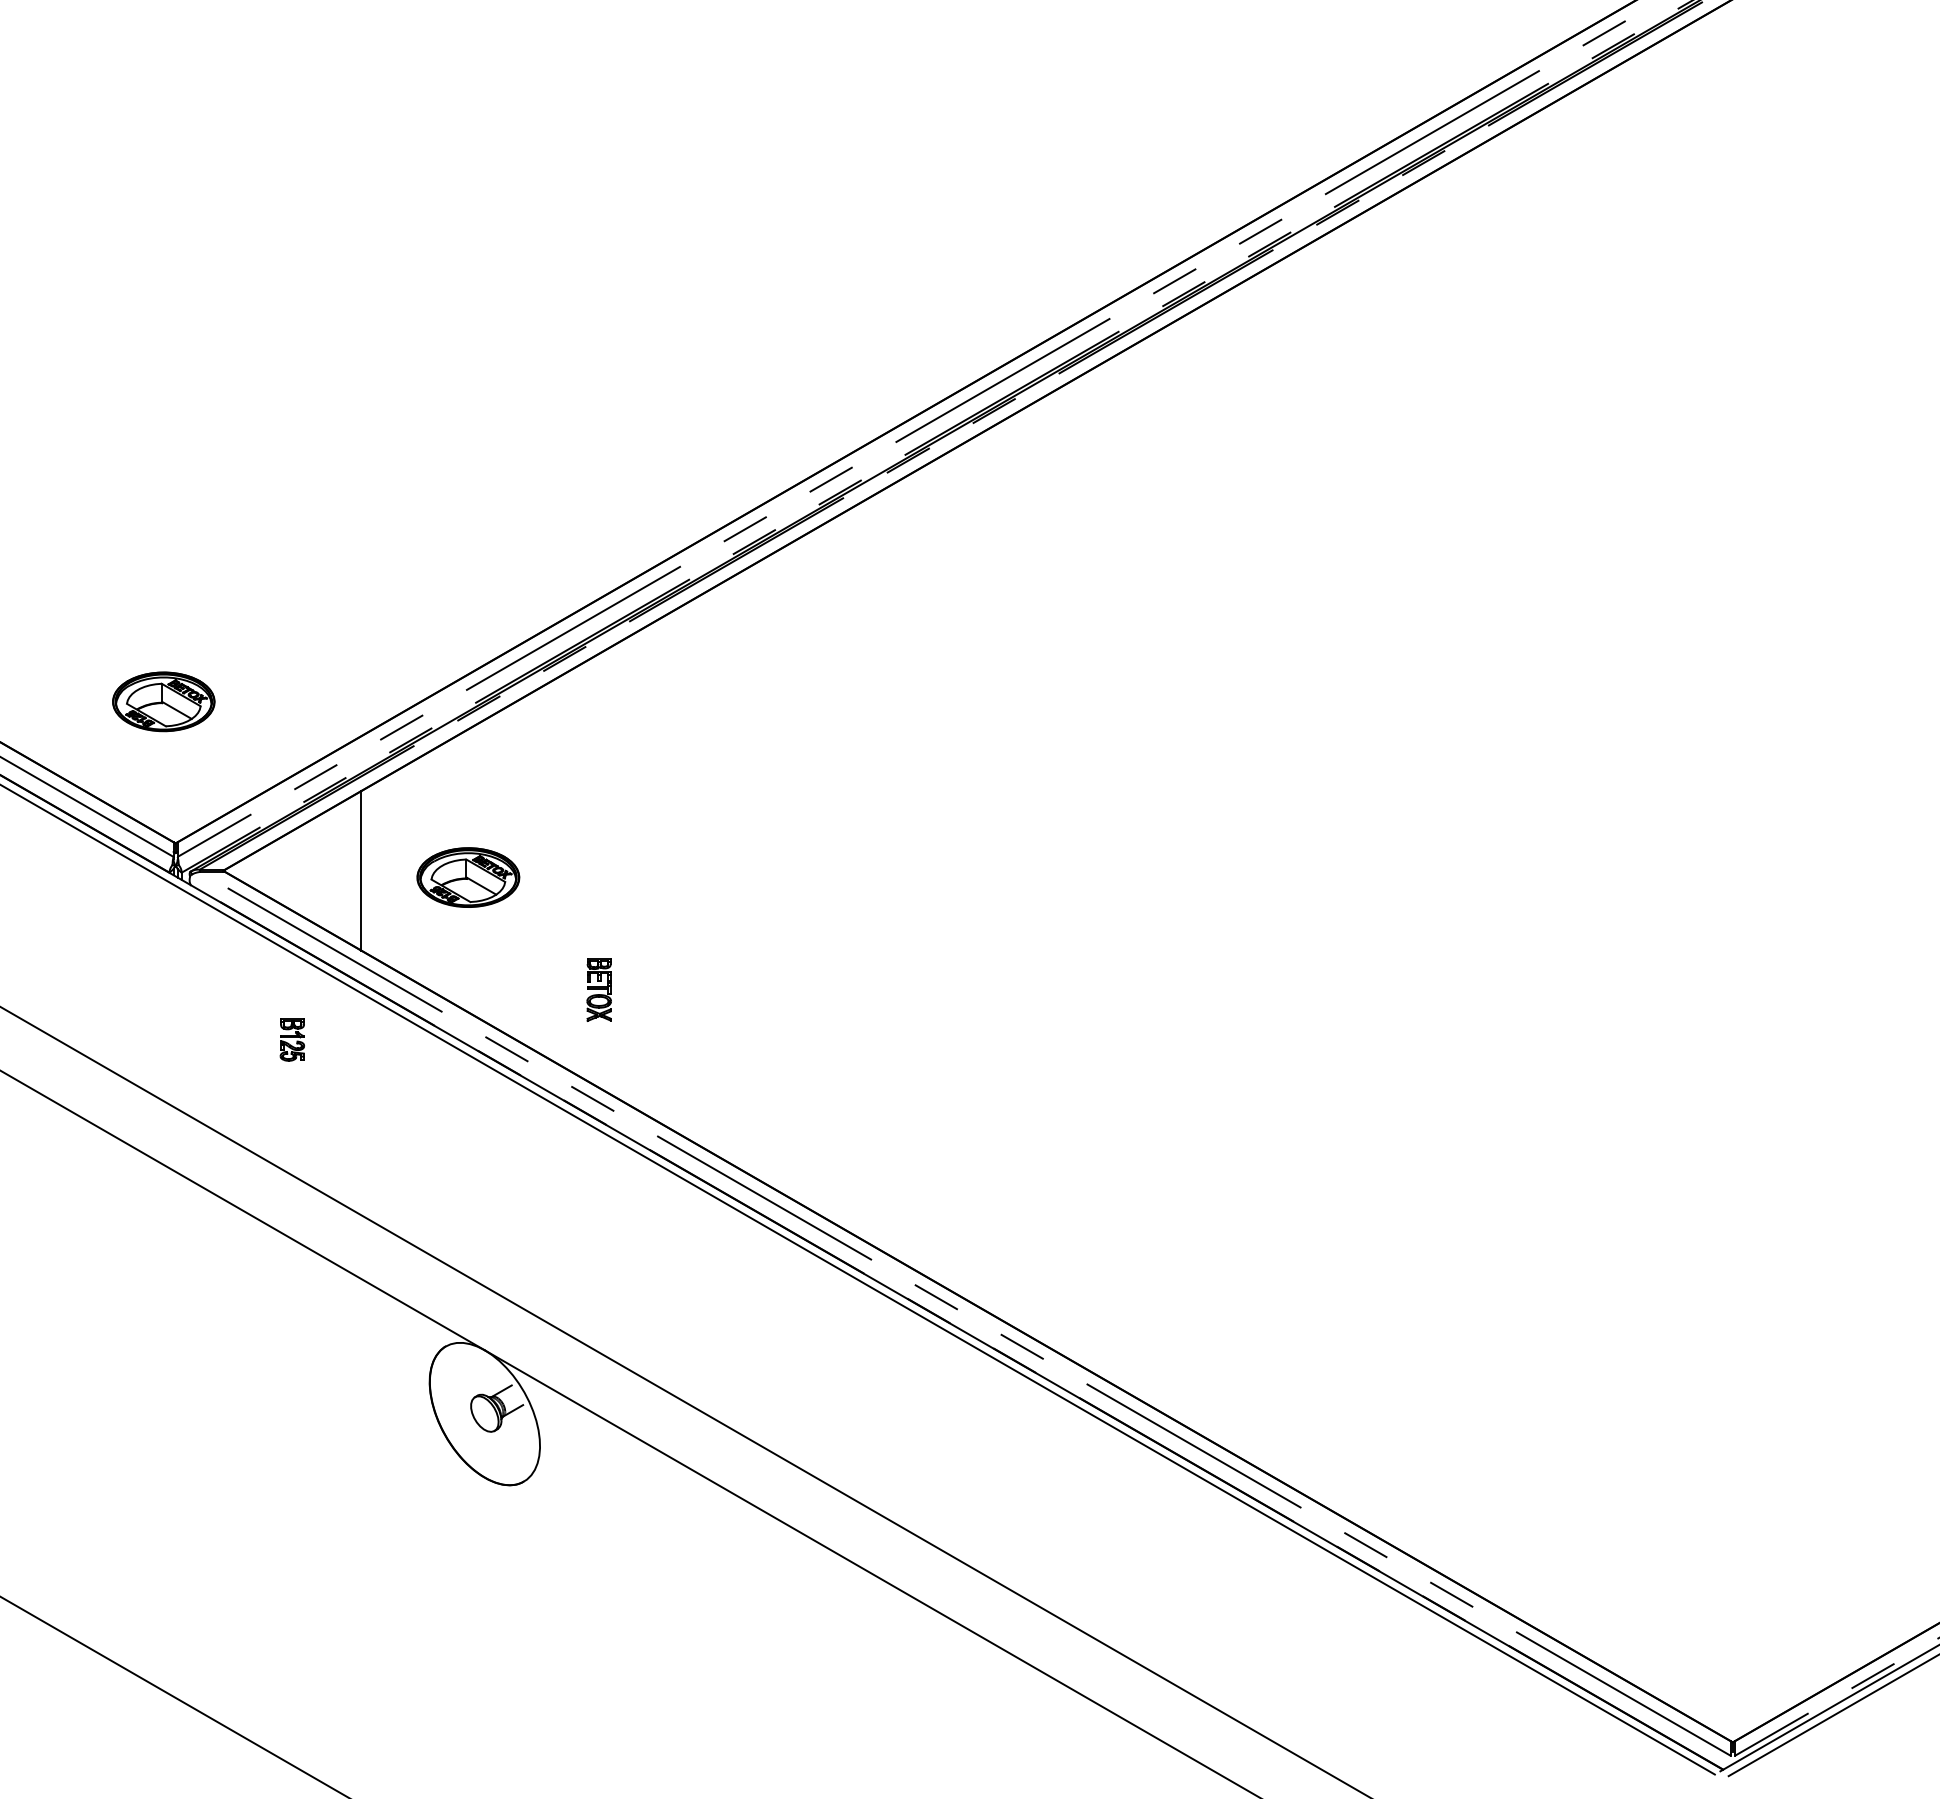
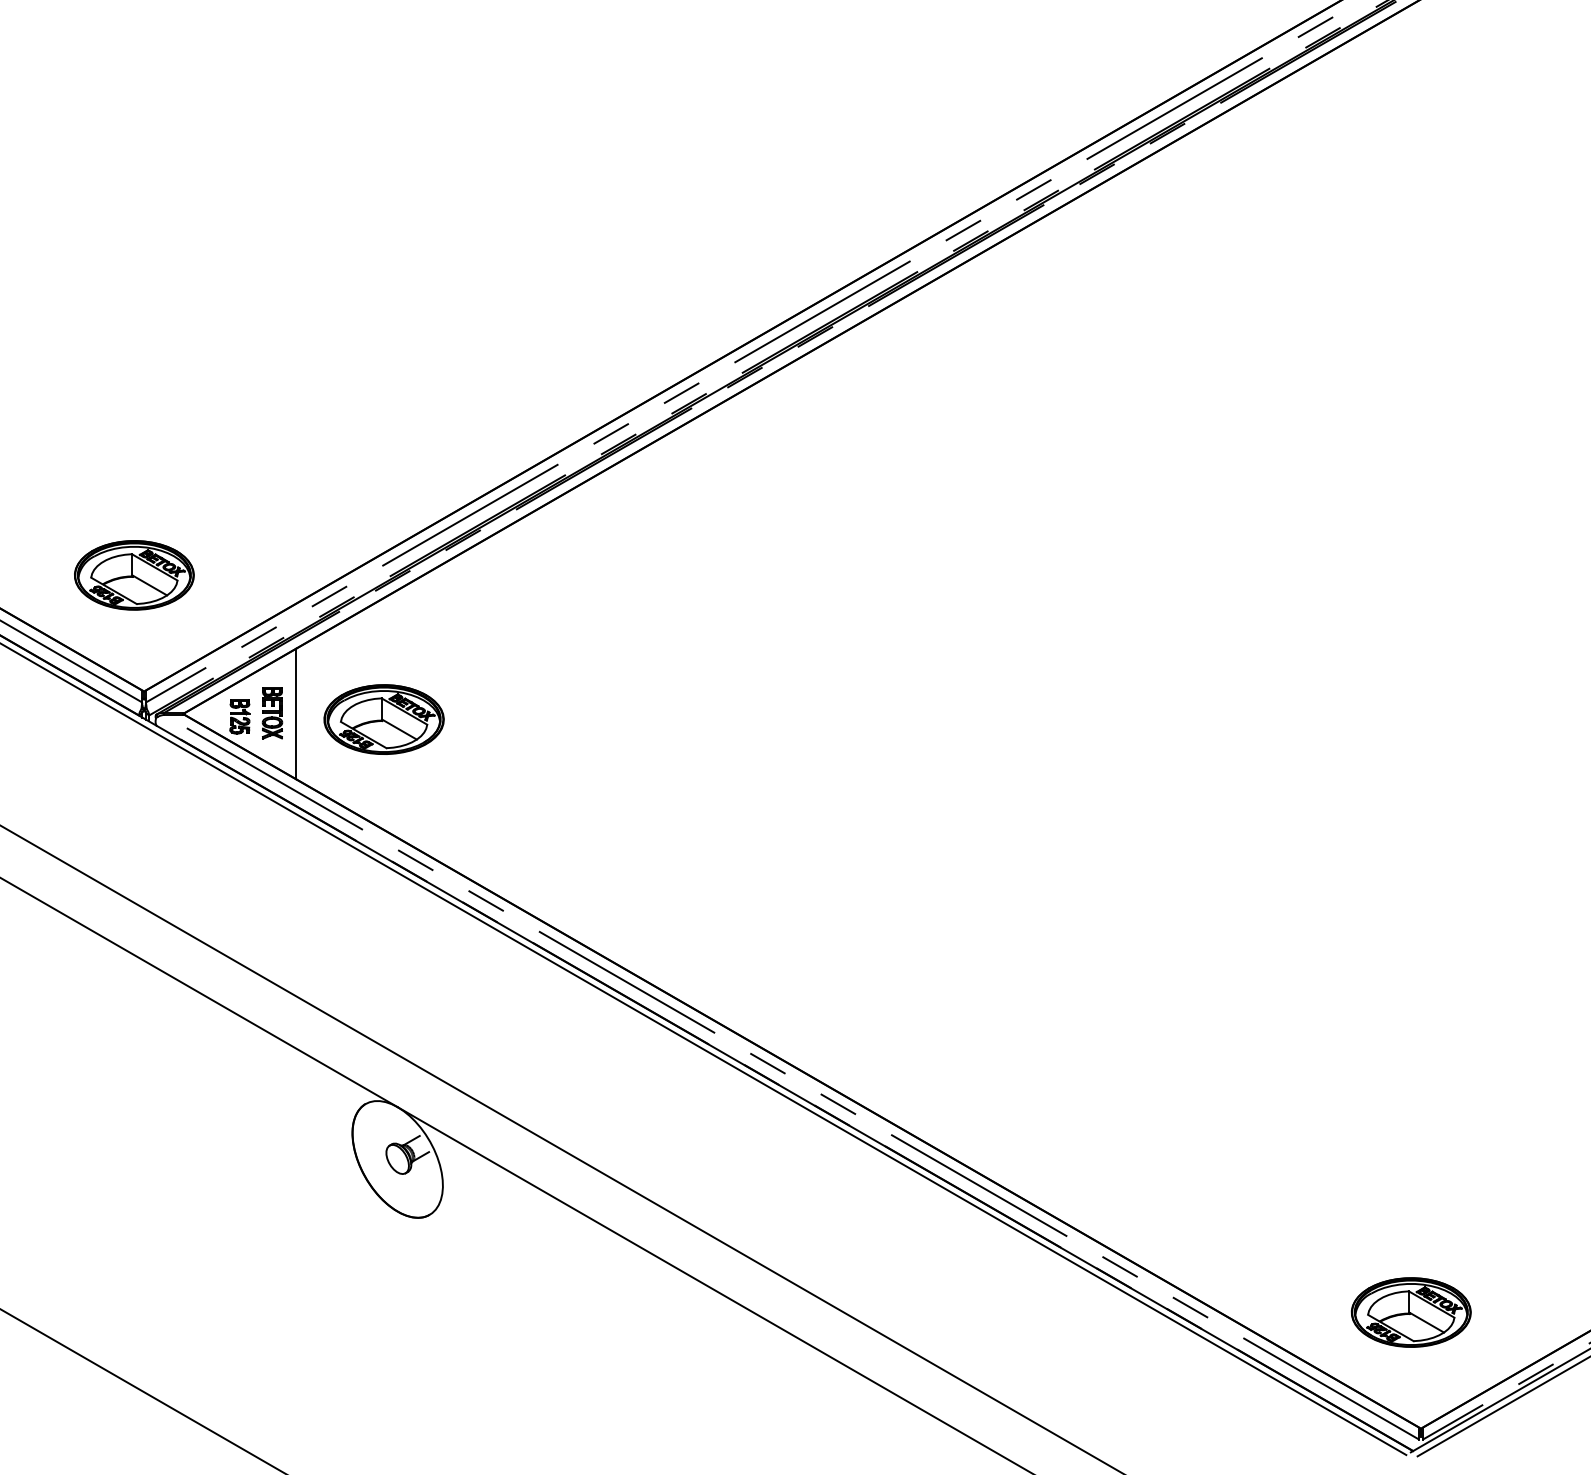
part: (163, 701) -> (134, 575), size x1.43
part: (468, 877) -> (384, 719), size x1.43
part: (598, 989) -> (271, 712), moved
part: (291, 1039) -> (239, 716), moved
part: (1720, 1600) -> (1410, 1312), added

